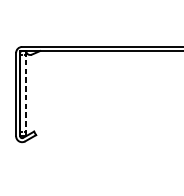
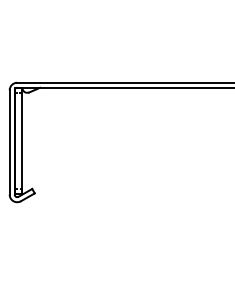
line: (26, 93) -> (22, 141), dashed -> solid

